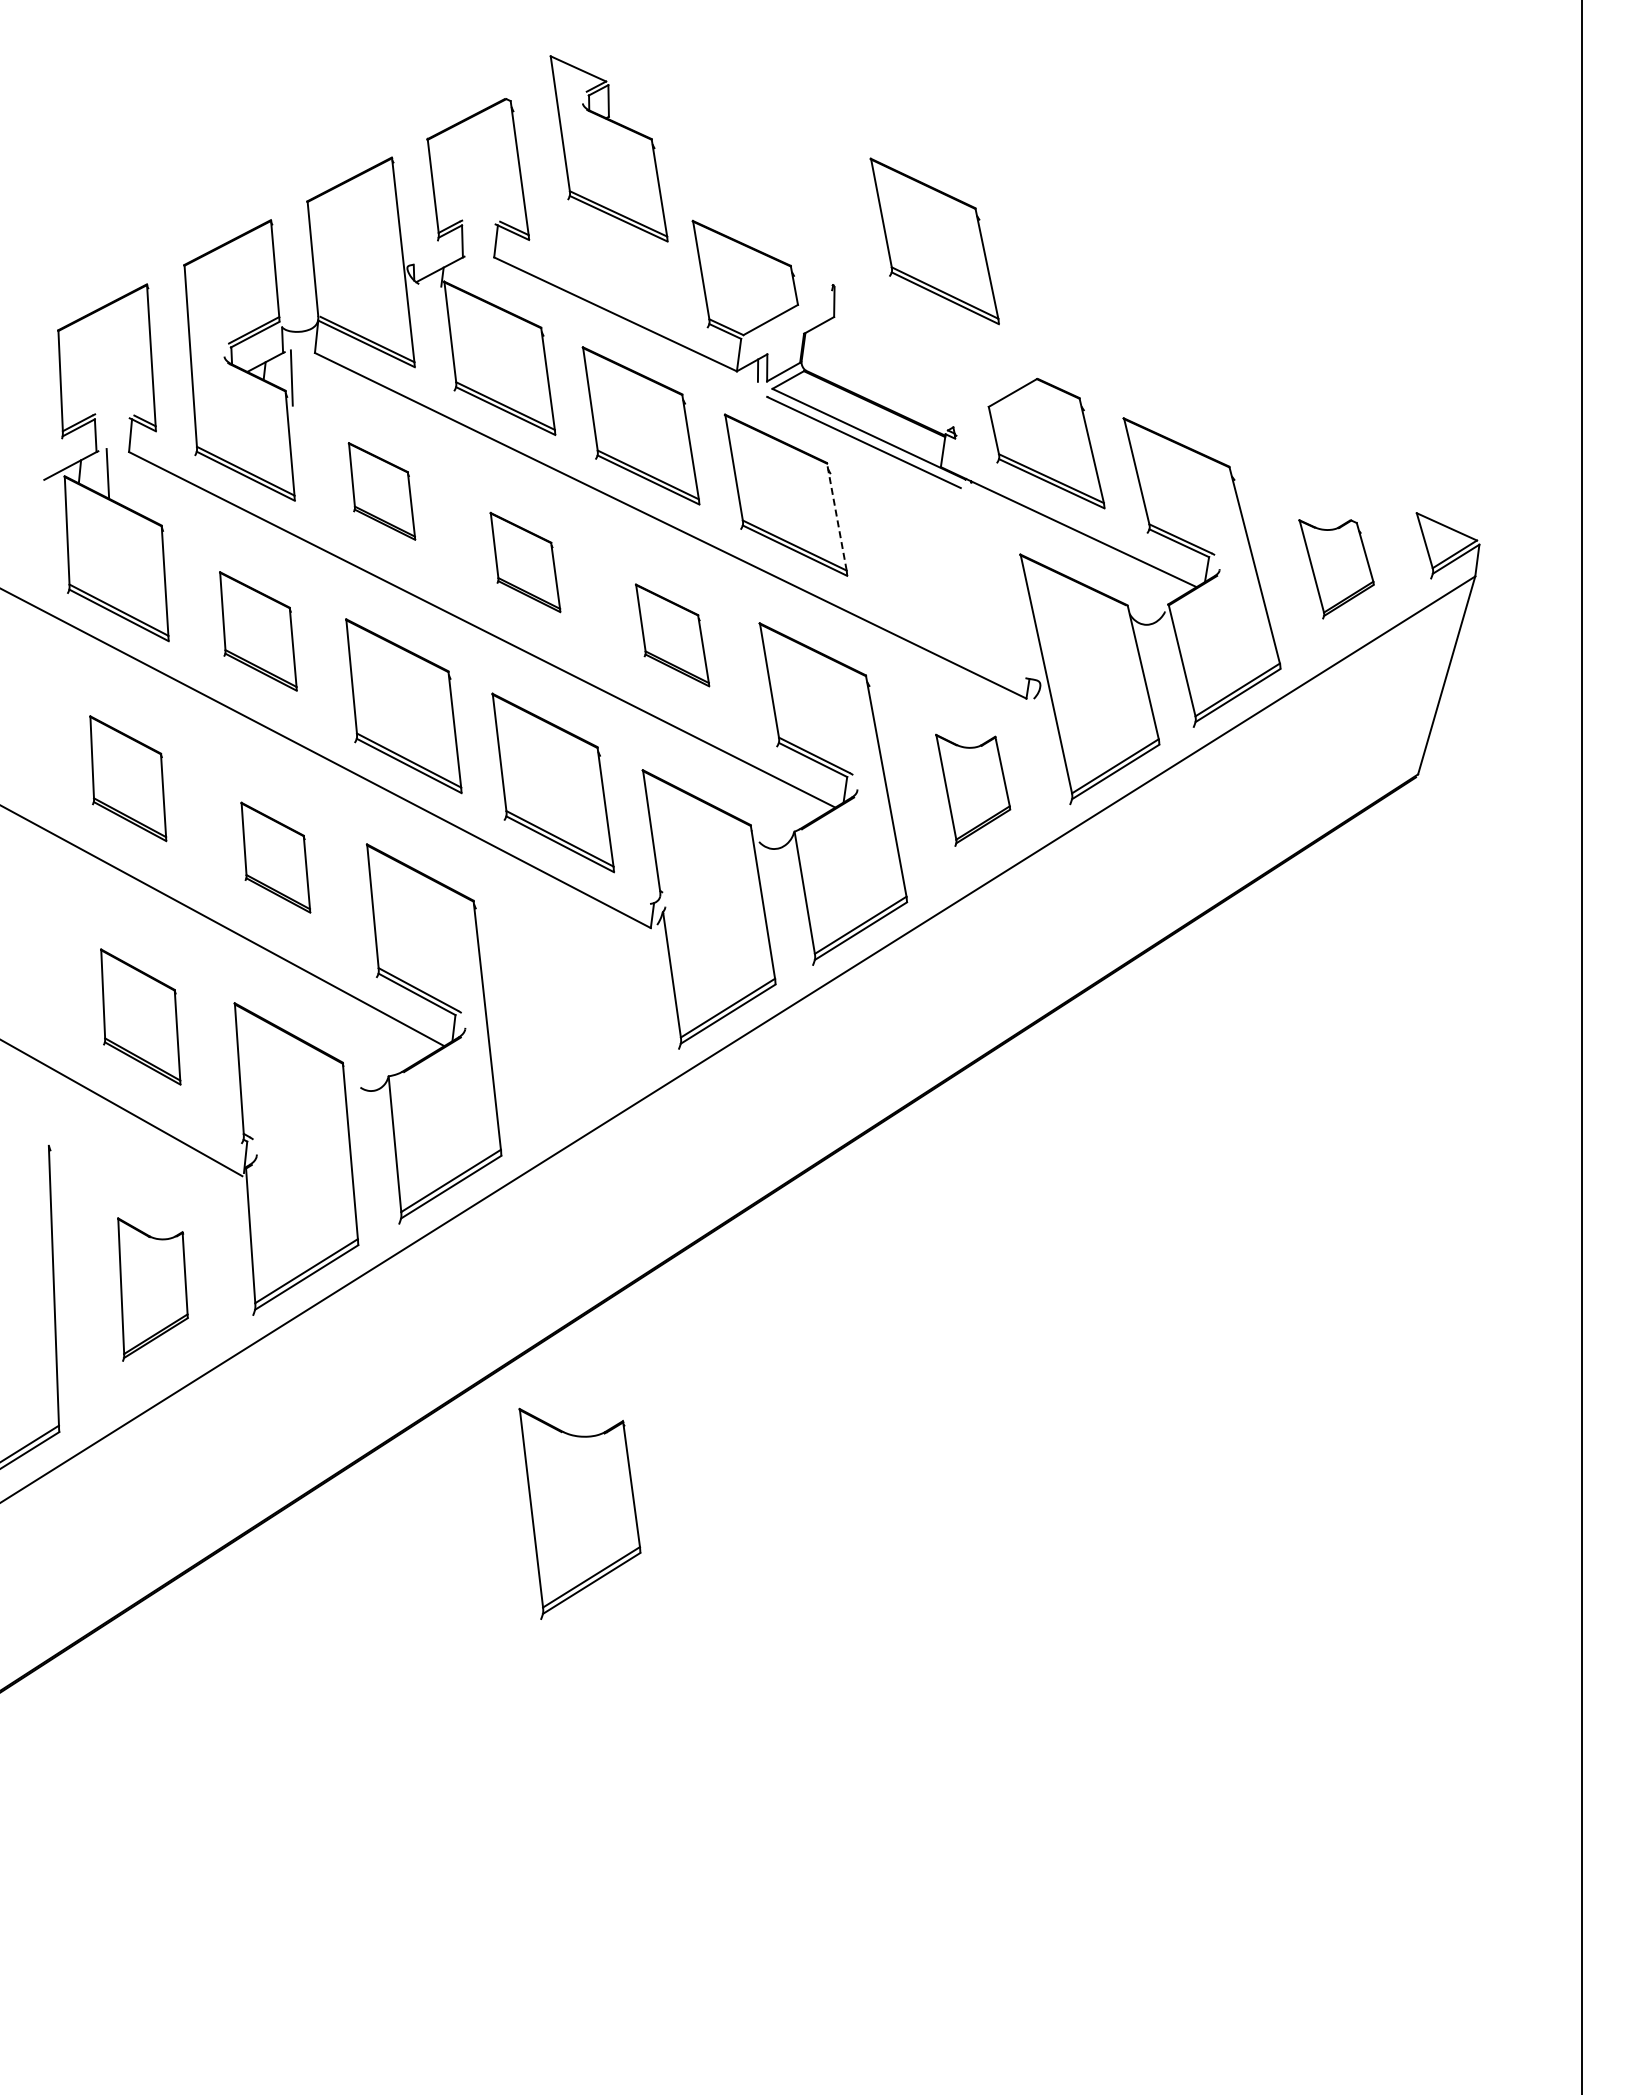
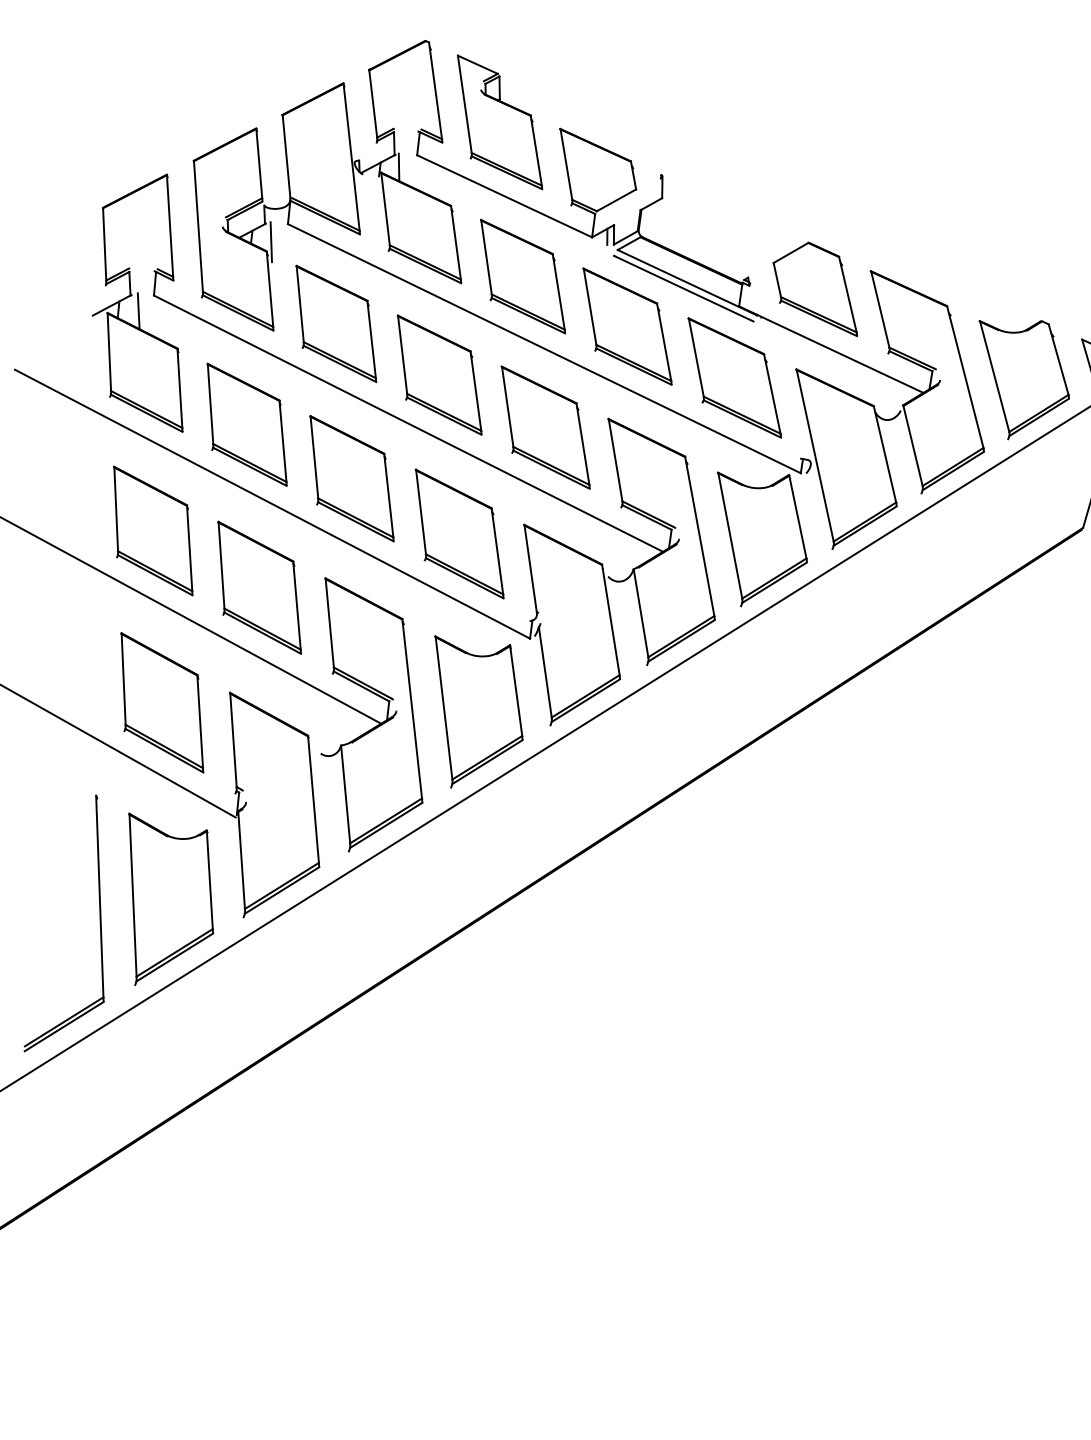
part: (617, 125) -> (506, 105), moved
part: (934, 241) -> (734, 378), moved
line: (468, 274) -> (398, 167), added
part: (381, 491) -> (335, 323), size x1.67
line: (836, 516) -> (663, 341), dashed -> solid
part: (525, 562) -> (439, 375), size x1.67
part: (1336, 569) -> (1024, 380), size x1.67
part: (258, 631) -> (247, 424), size x1.43
part: (672, 635) -> (545, 427), size x1.67
part: (128, 778) -> (153, 530), size x1.43
part: (972, 790) -> (761, 539), size x1.67
part: (275, 857) -> (259, 587), size x1.67
part: (140, 1016) -> (162, 702), size x1.43
part: (152, 1289) -> (170, 899), size x1.67
part: (579, 1513) -> (478, 711), moved

